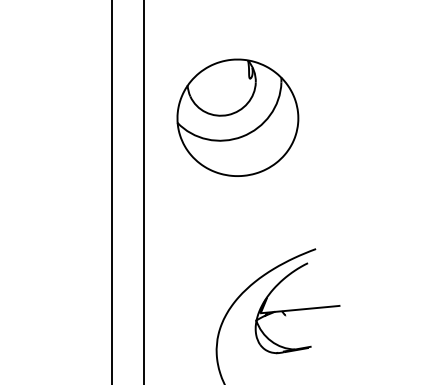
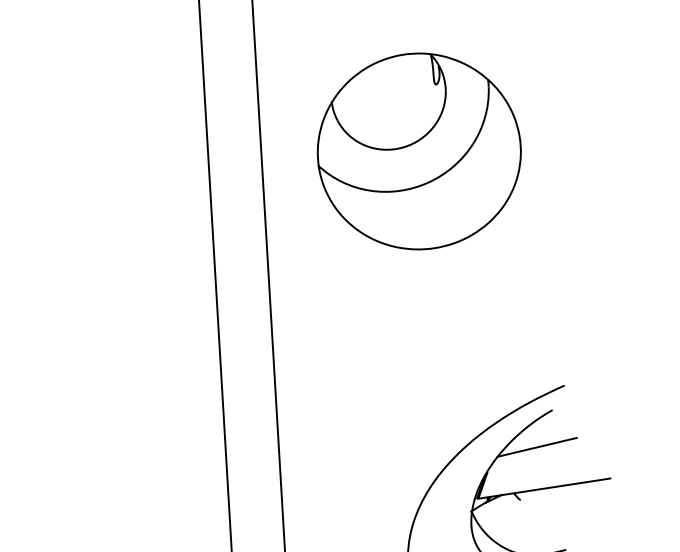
part: (237, 117) -> (418, 150), moved
line: (297, 284) -> (537, 446), added

